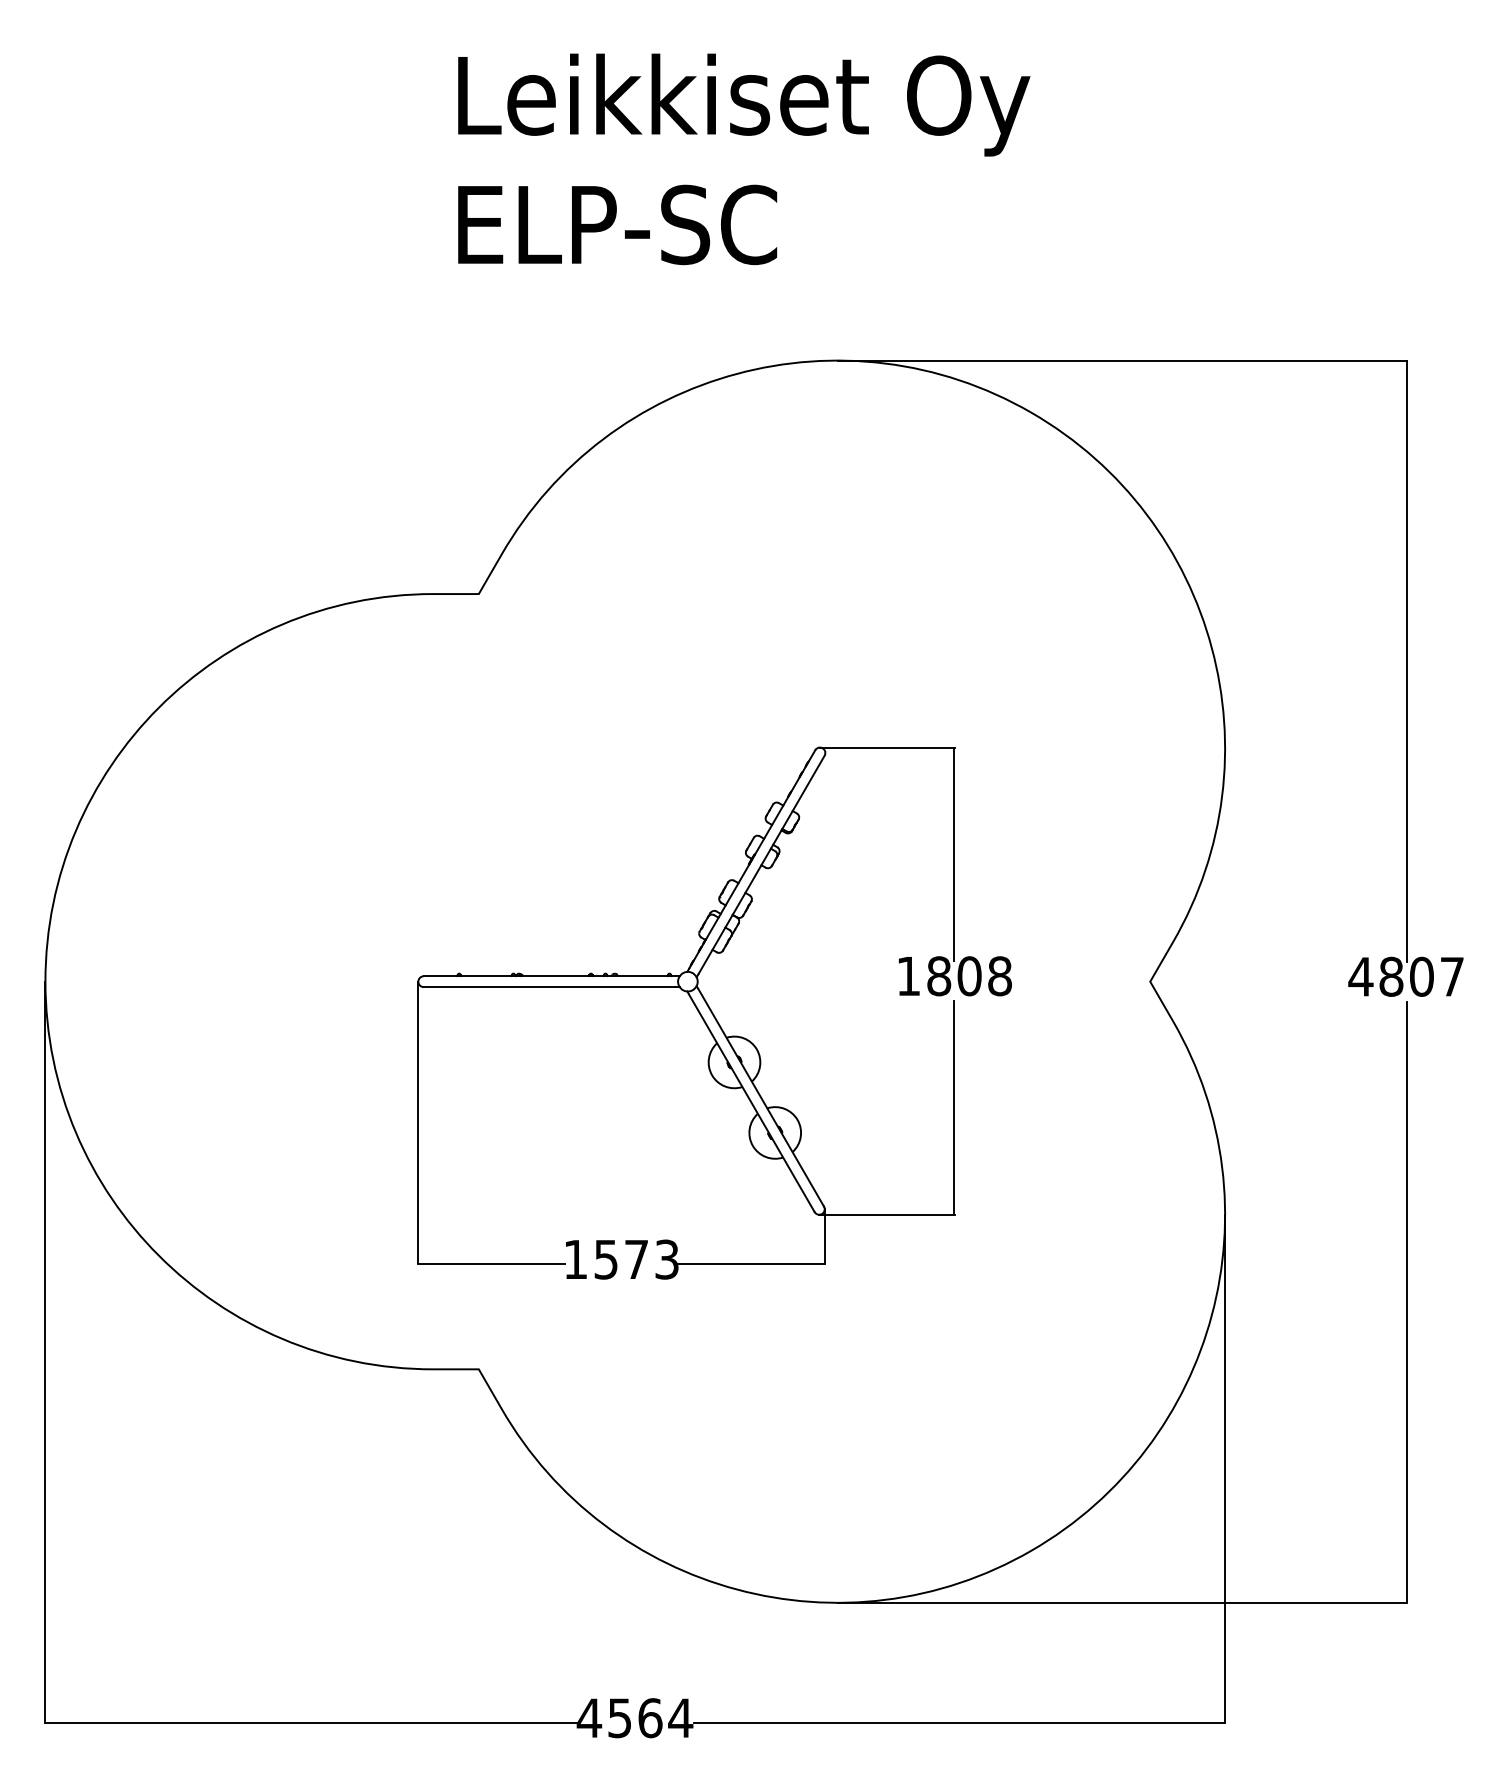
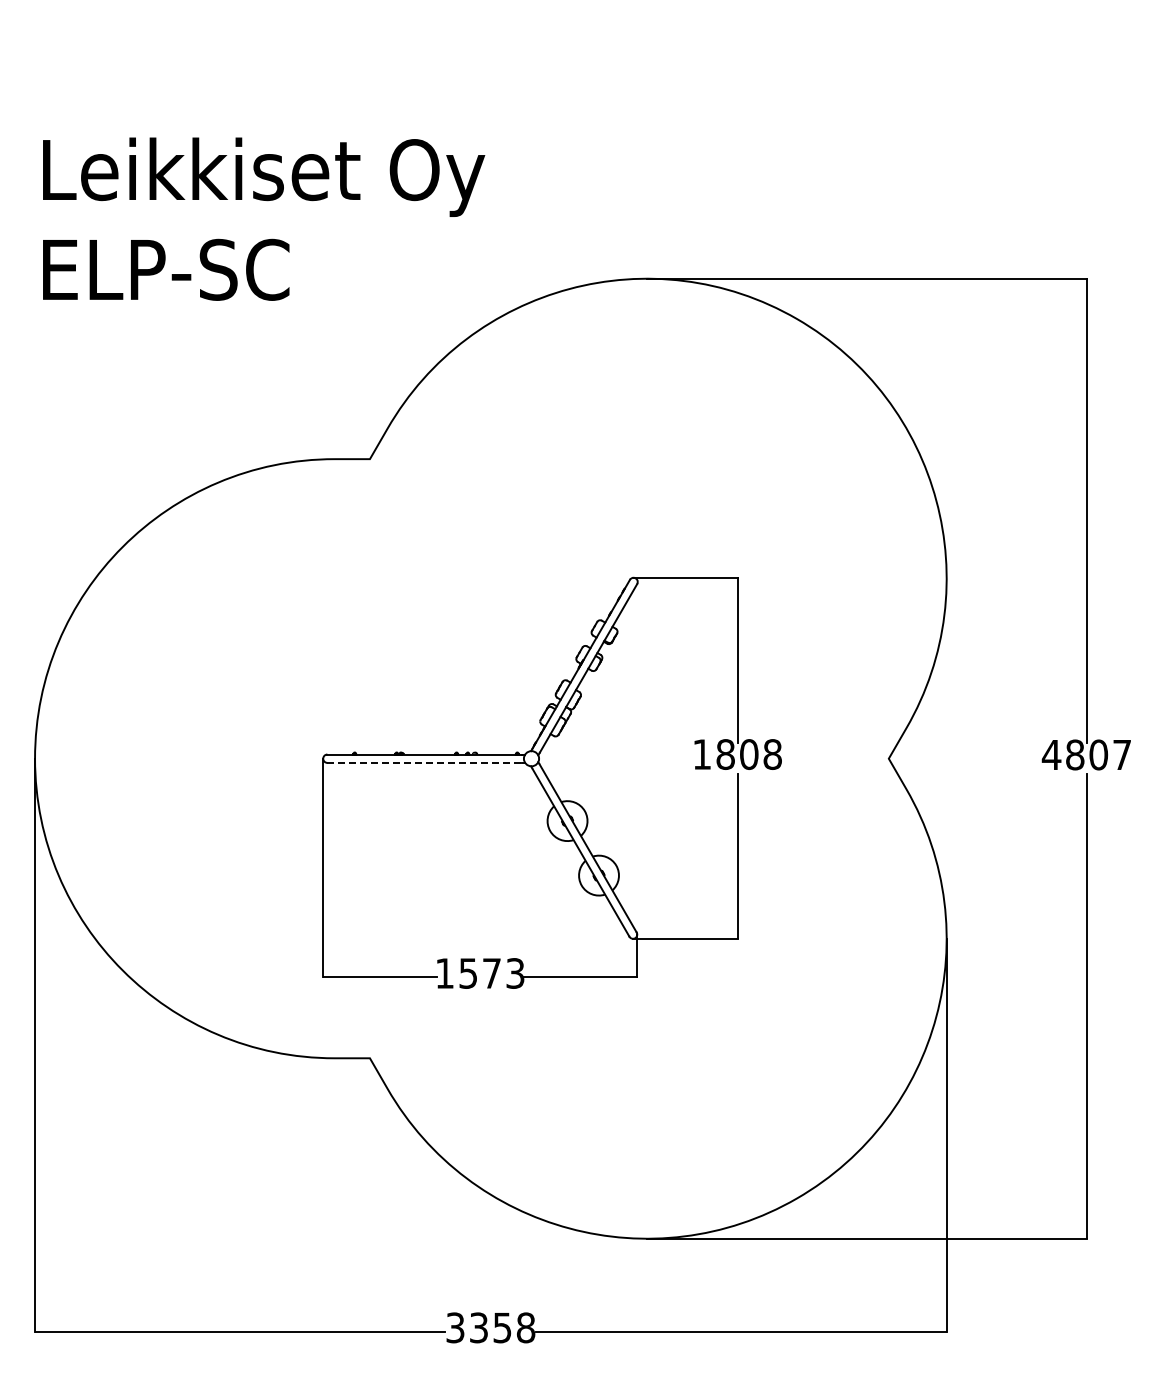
text: (744, 158) -> (264, 218), moved
line: (550, 986) -> (425, 762), solid -> dashed
text: (634, 1717) -> (490, 1327), 4564 -> 3358

